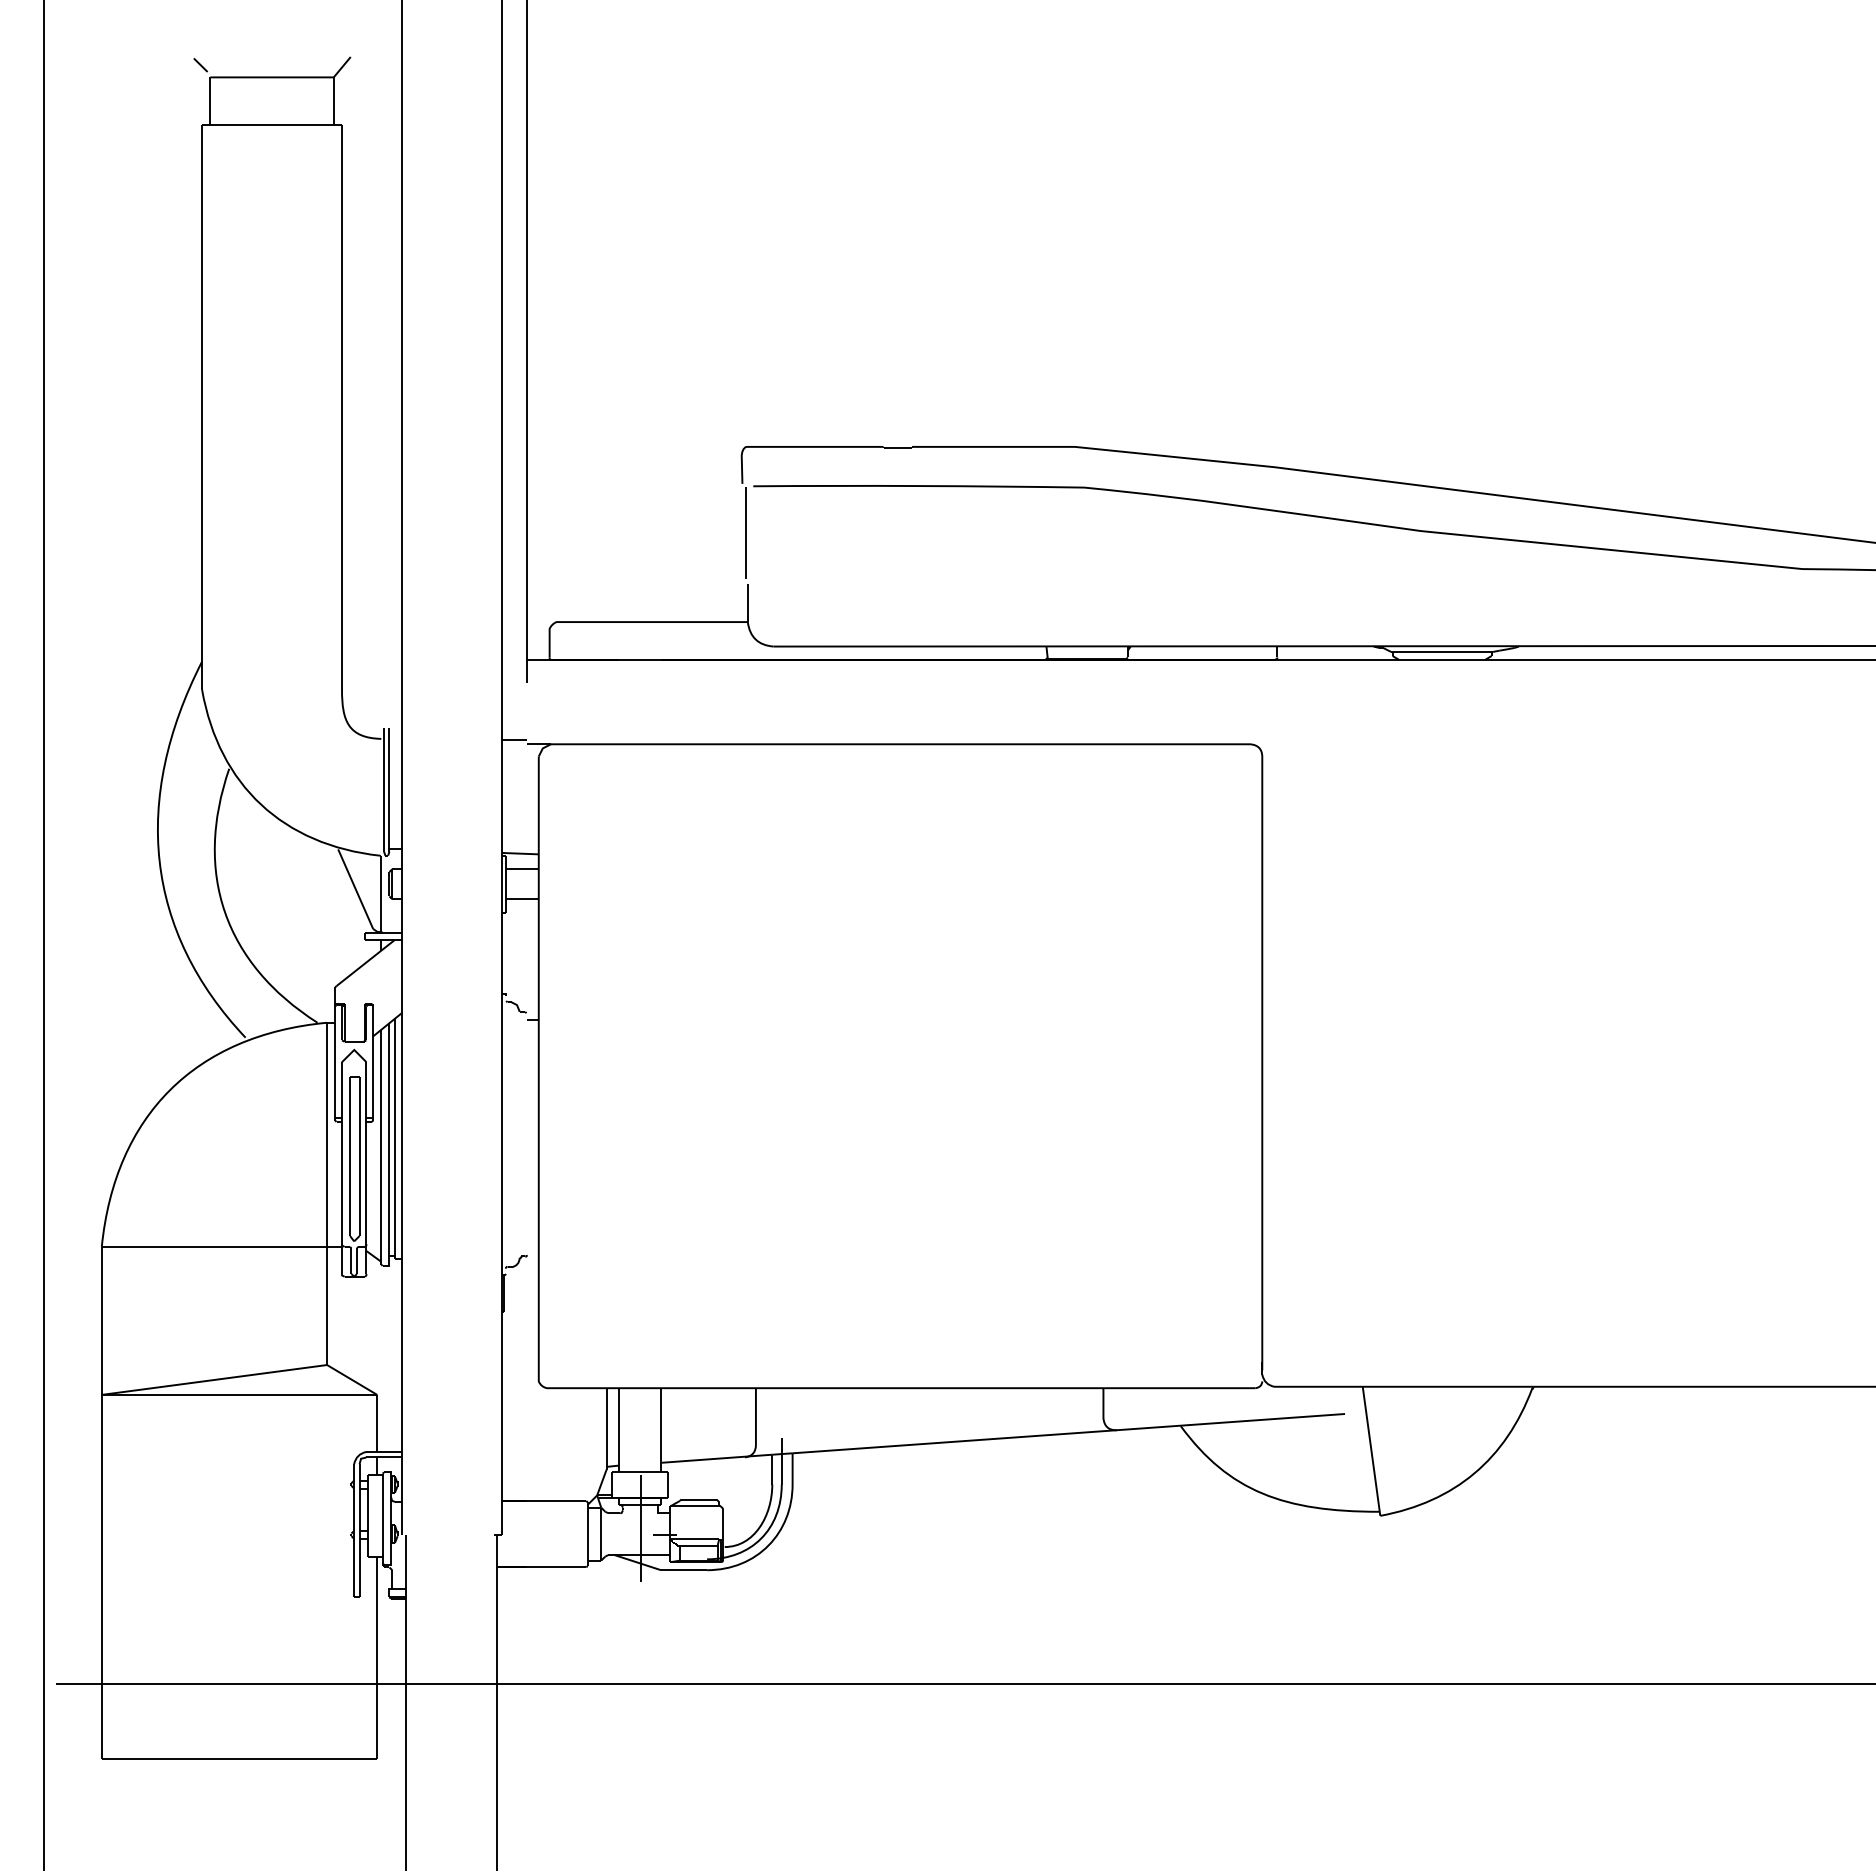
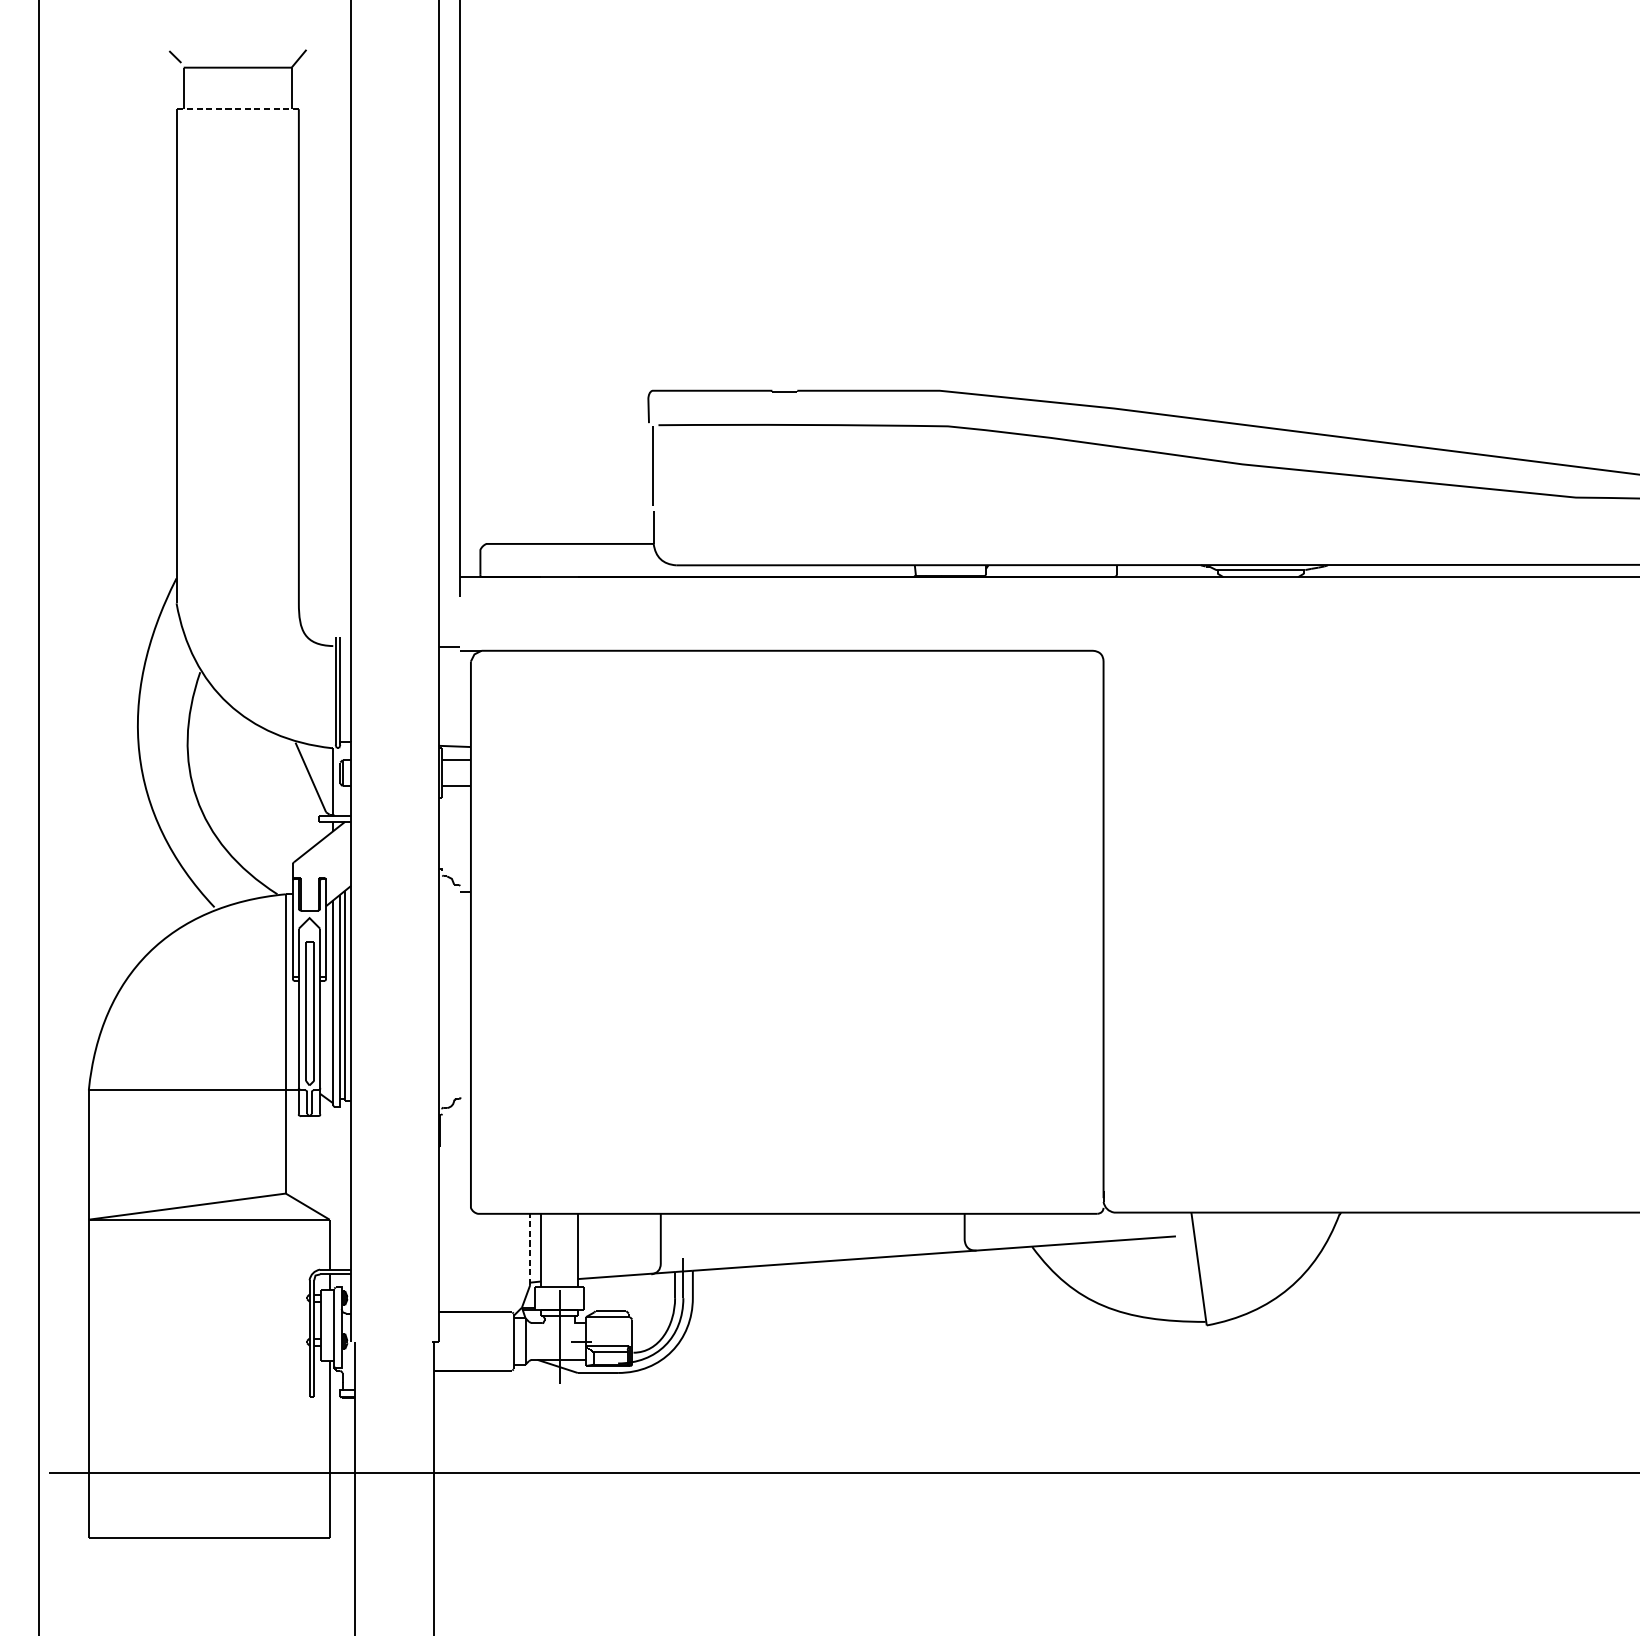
line: (272, 124) -> (238, 108), solid -> dashed
line: (606, 1428) -> (530, 1249), solid -> dashed

